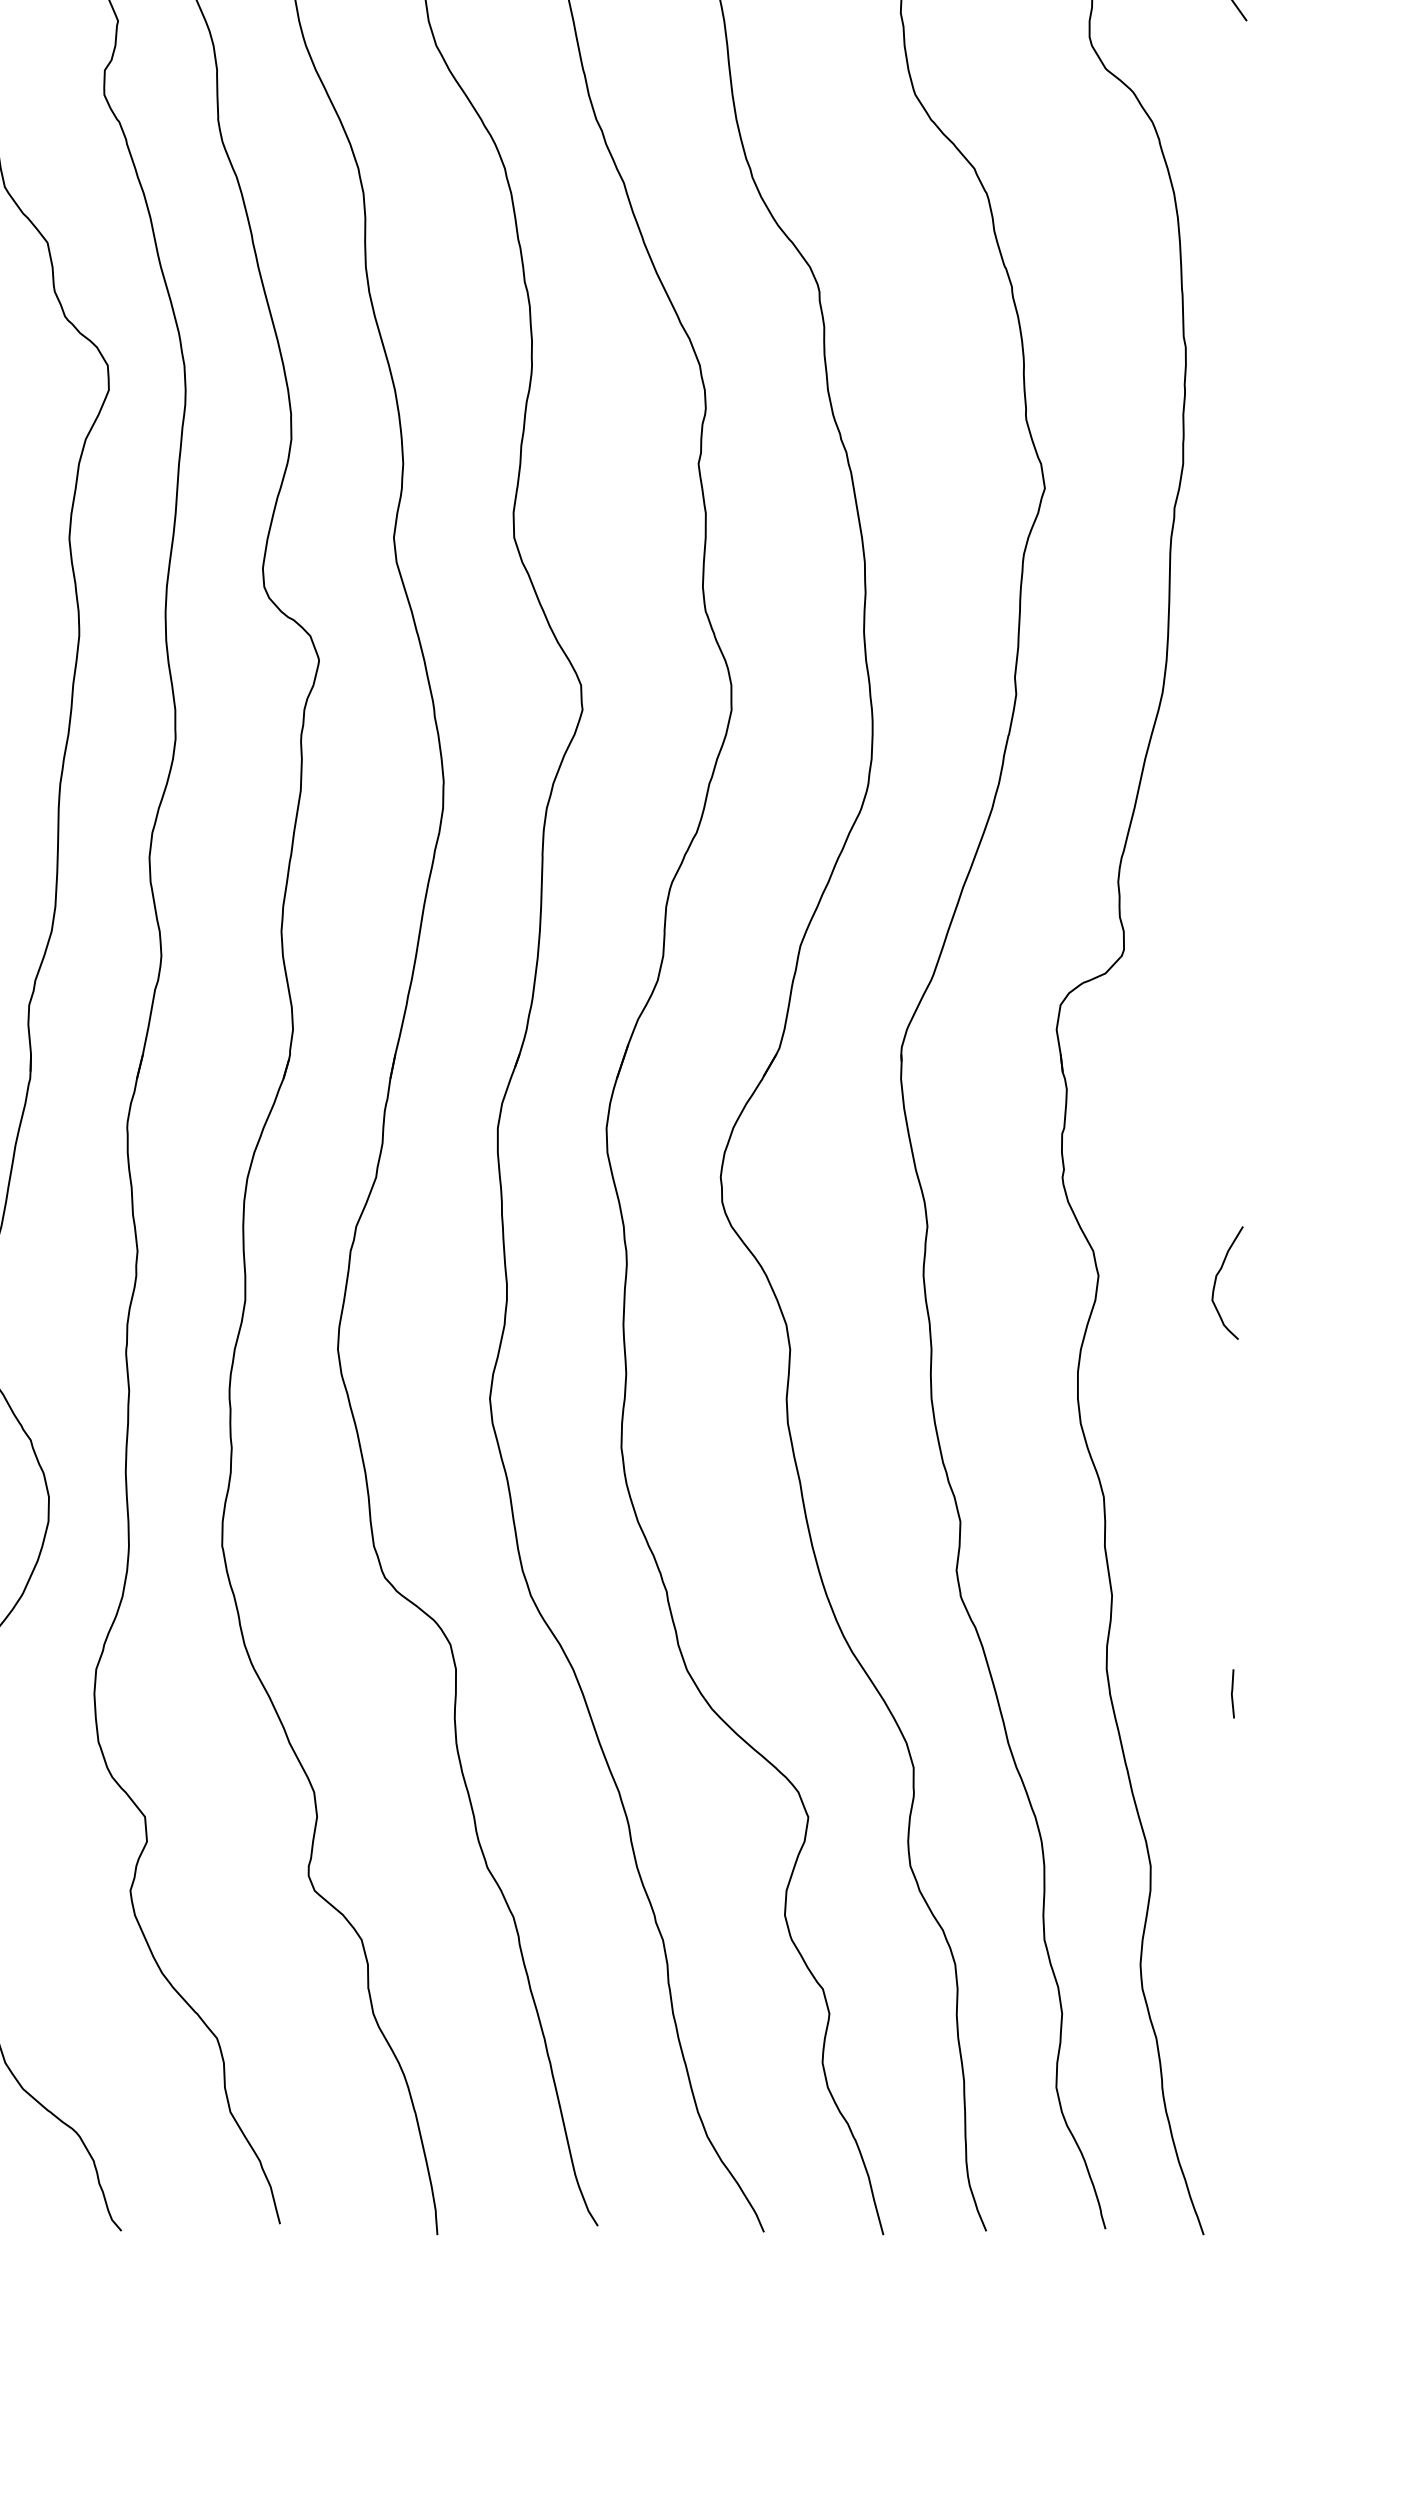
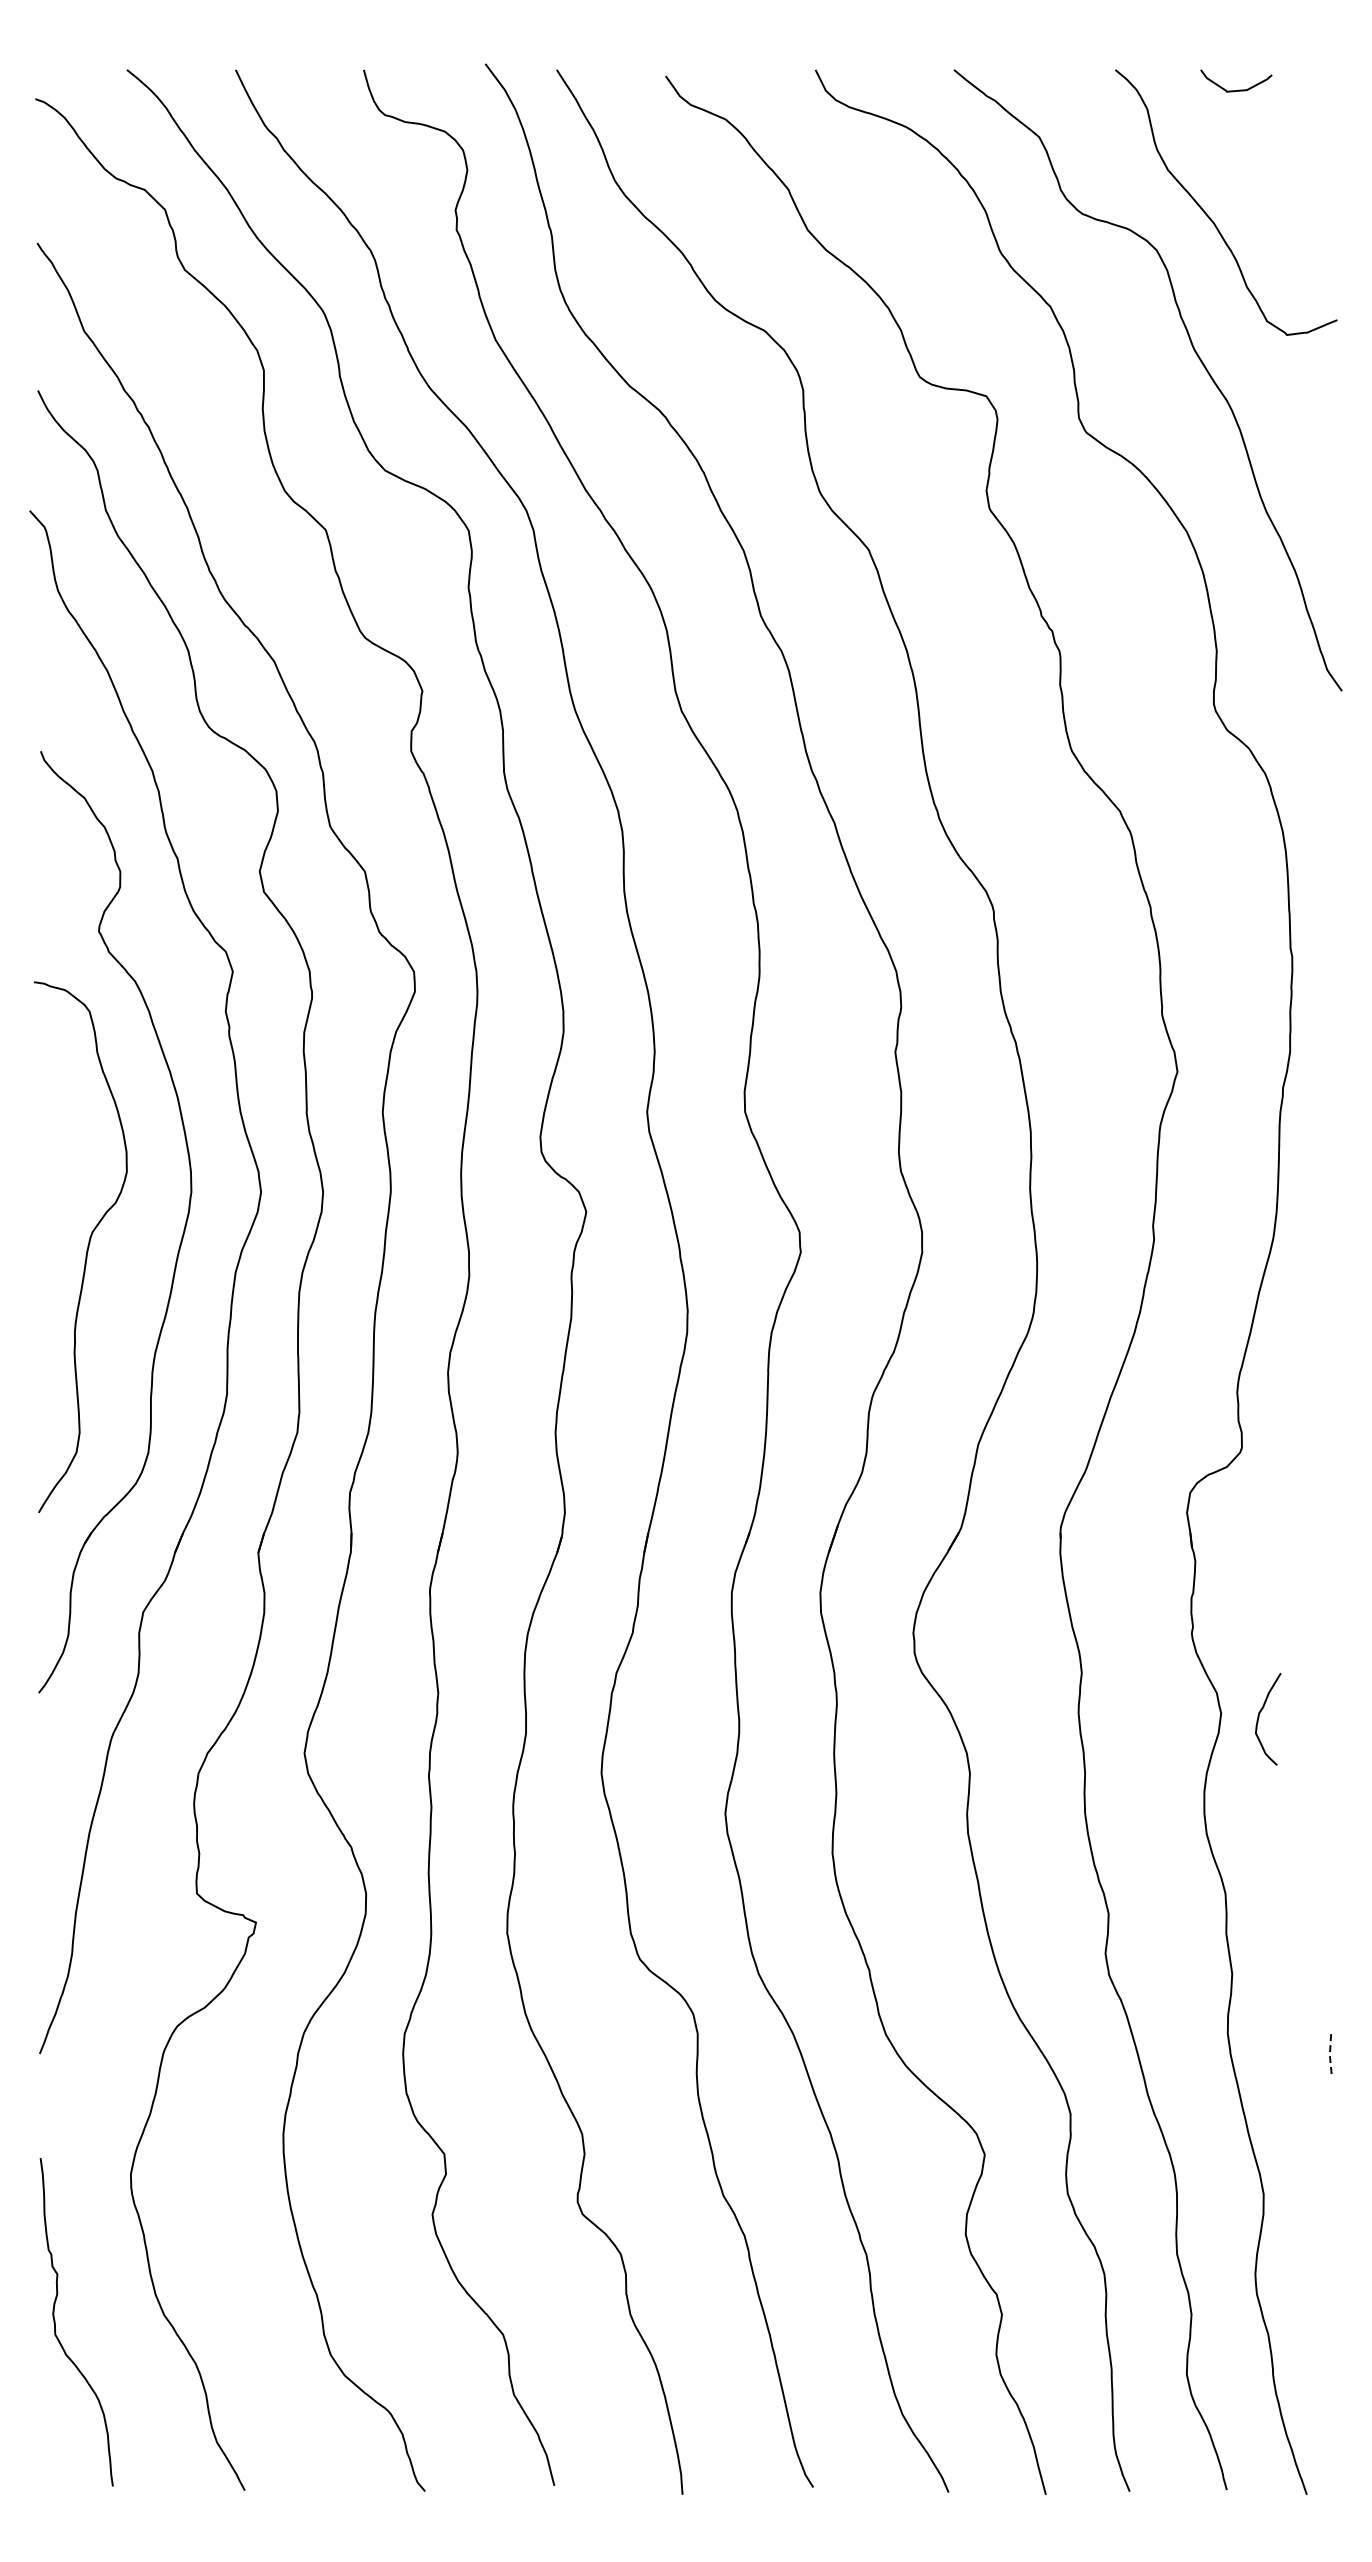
curve: (1216, 1282) -> (1259, 1718), moved
line: (1231, 1693) -> (1329, 2053), solid -> dashed

